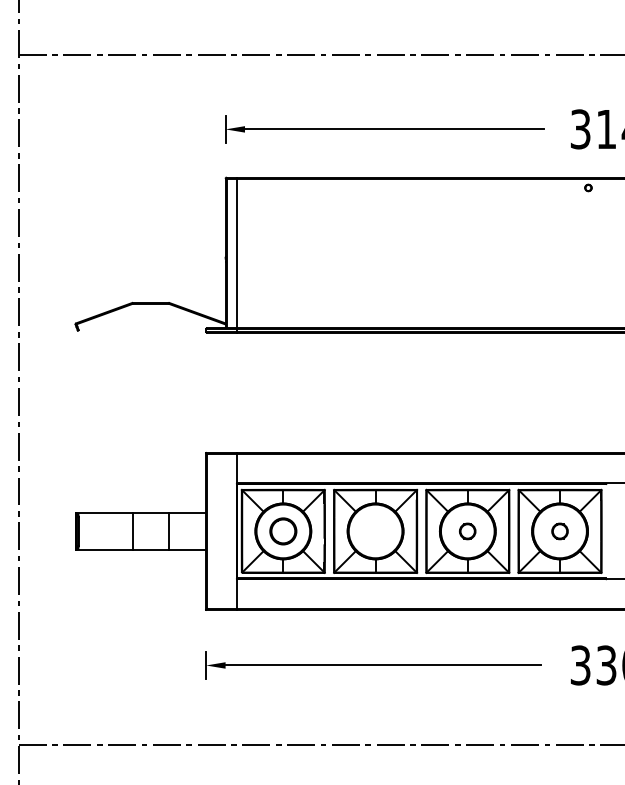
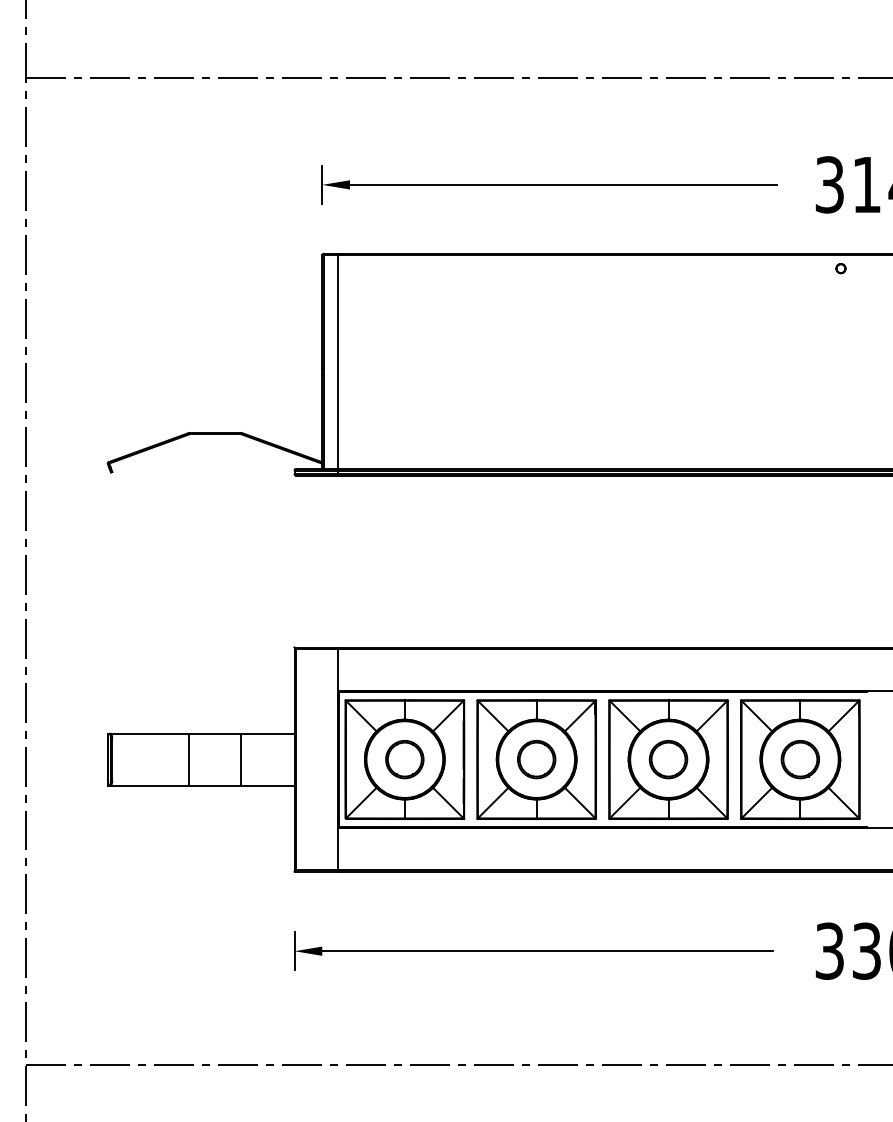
circle: (375, 531) -> (536, 759), added
circle: (467, 531) -> (668, 759), size x1.67
circle: (559, 531) -> (799, 759), size x1.67

